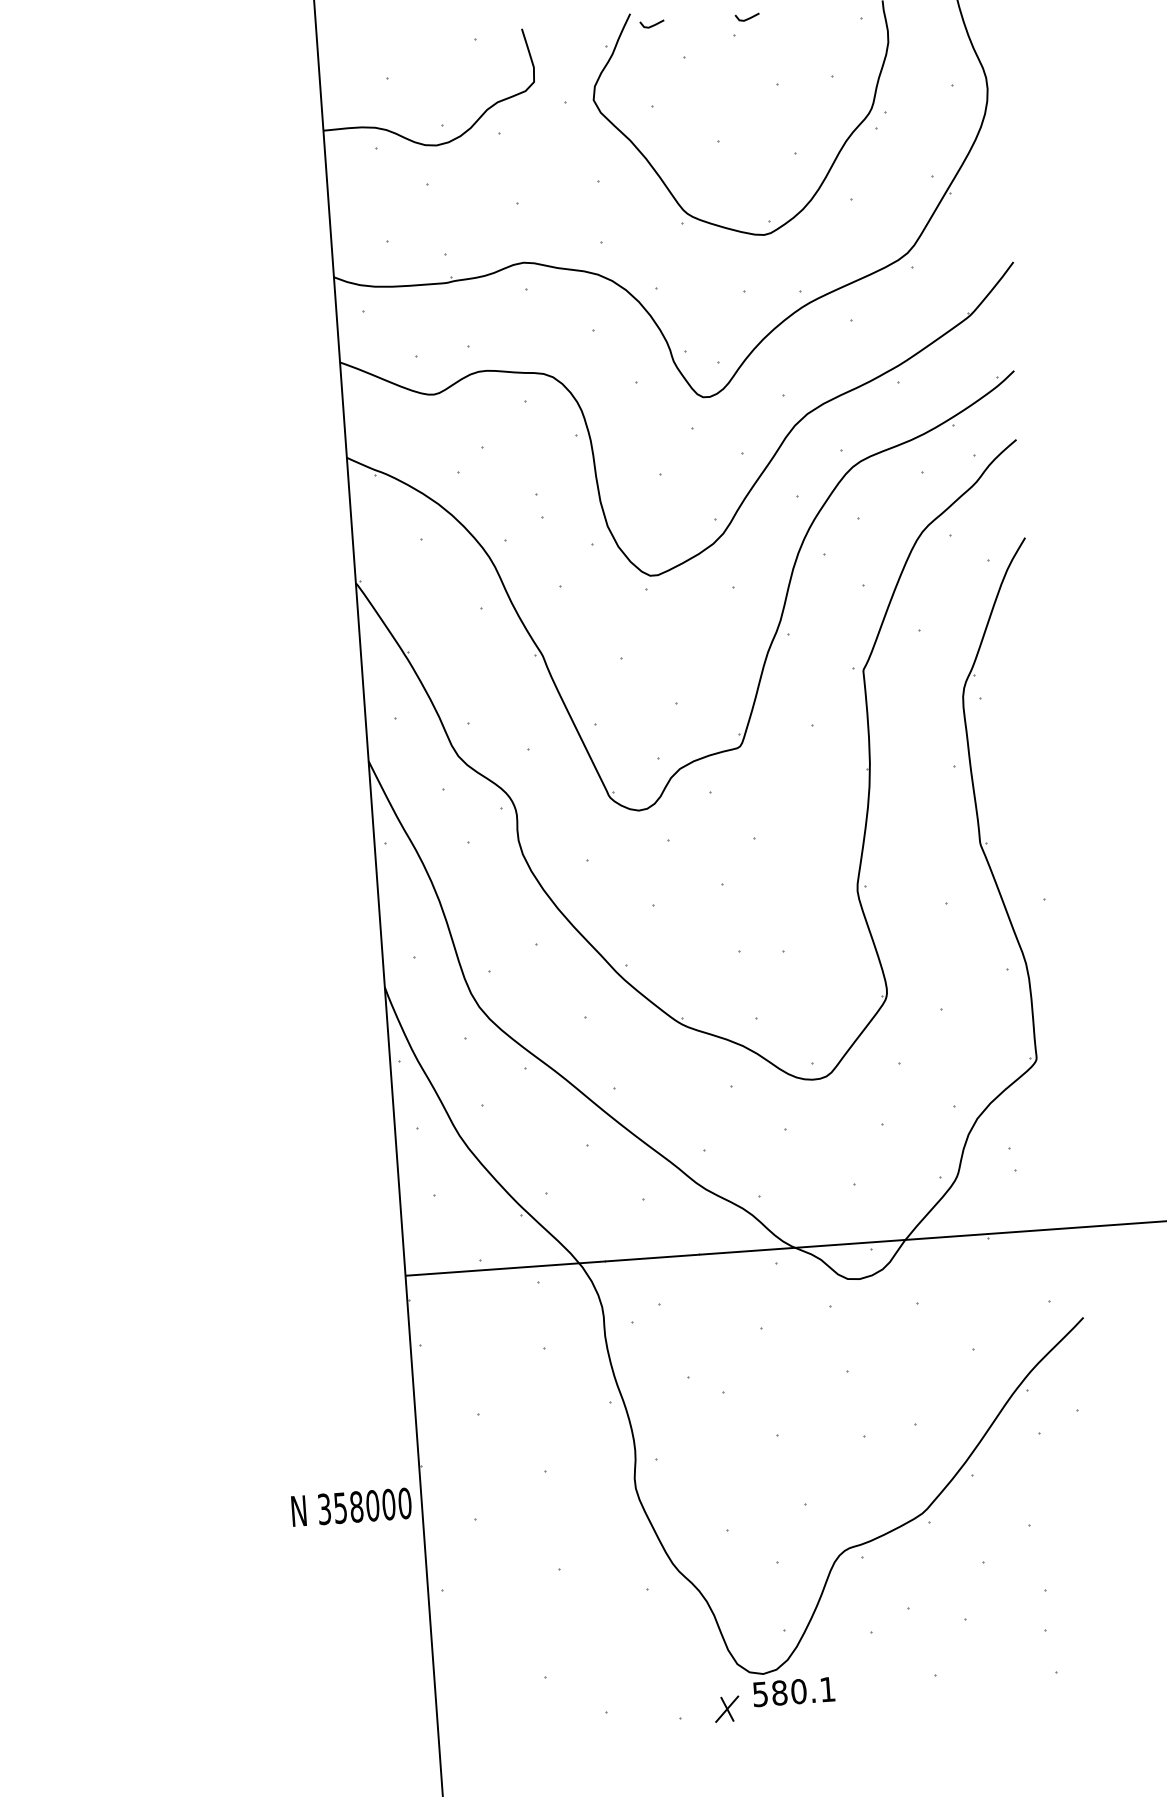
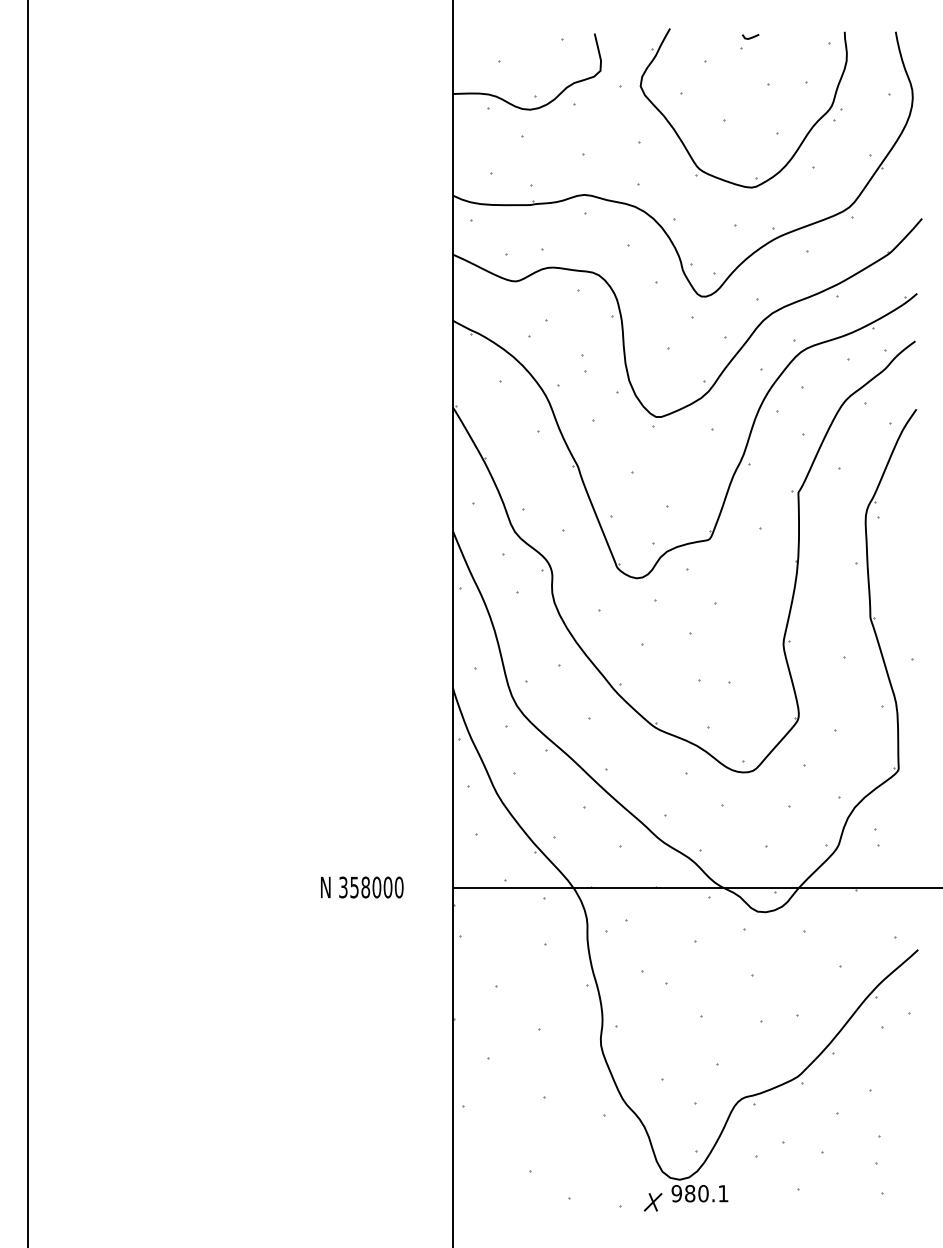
line: (653, 23) -> (685, 36), removed
text: (352, 1507) -> (362, 887), moved
text: (759, 1694) -> (676, 1193), 580.1 -> 980.1

